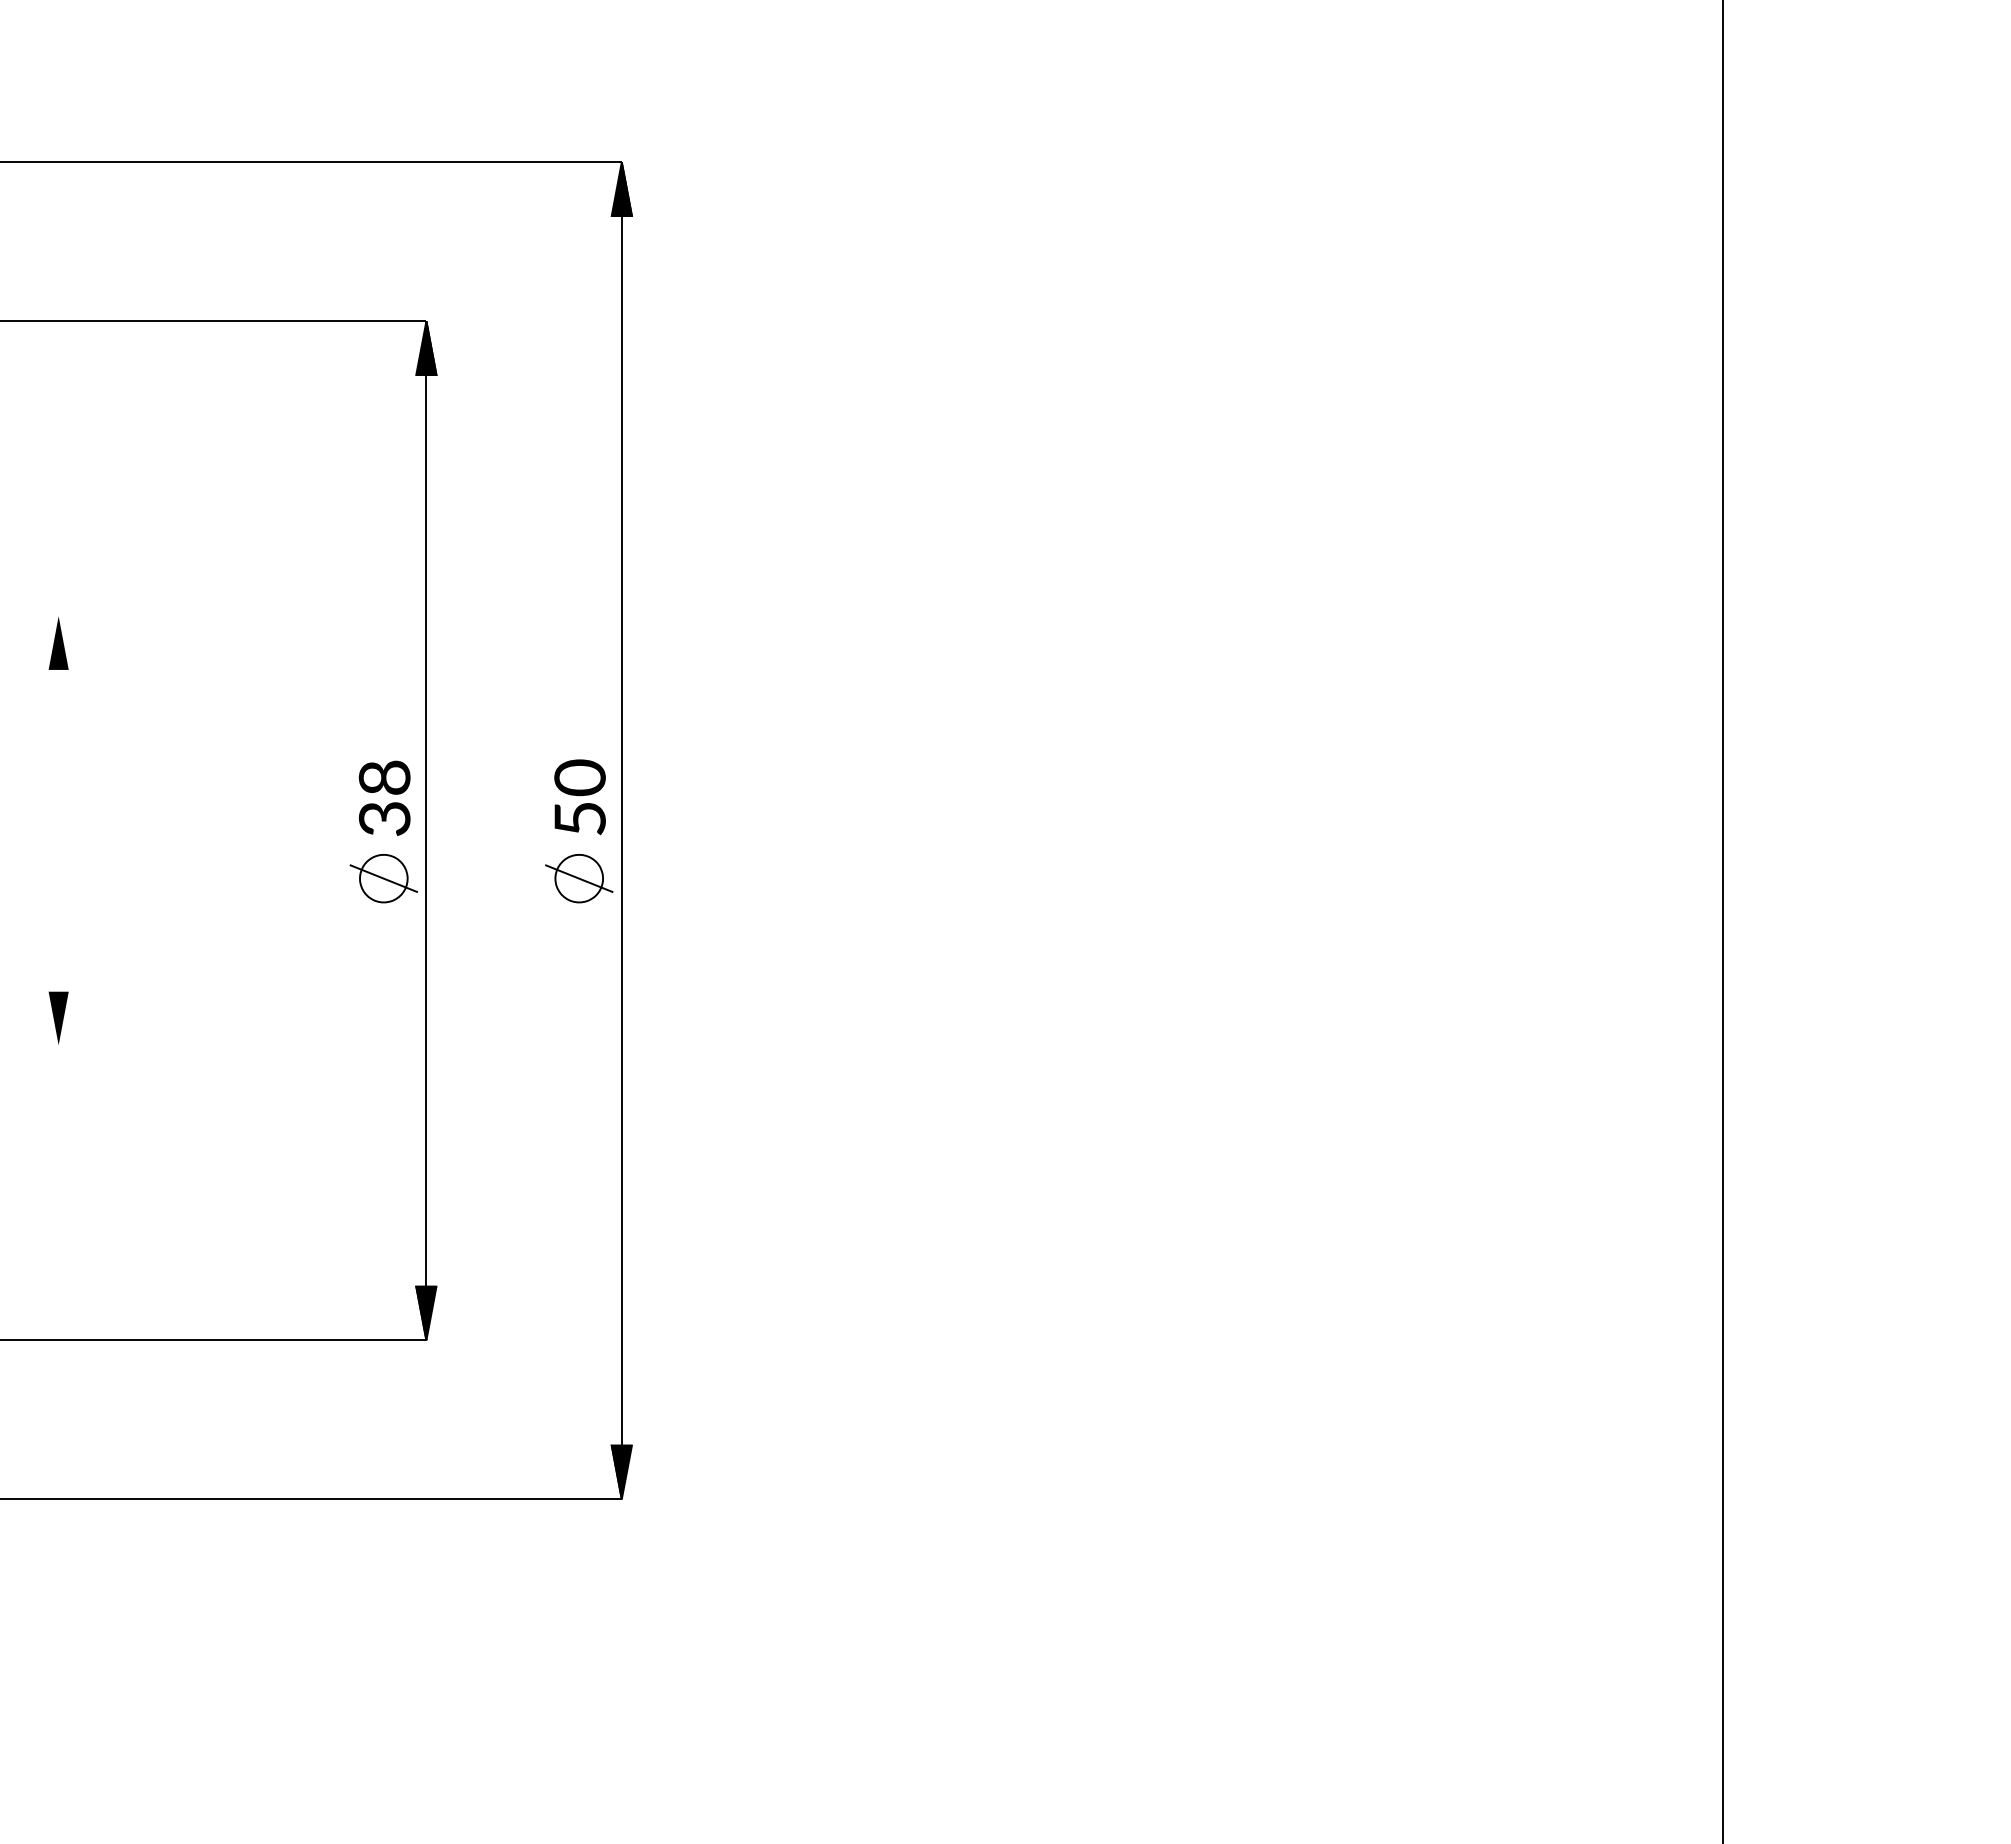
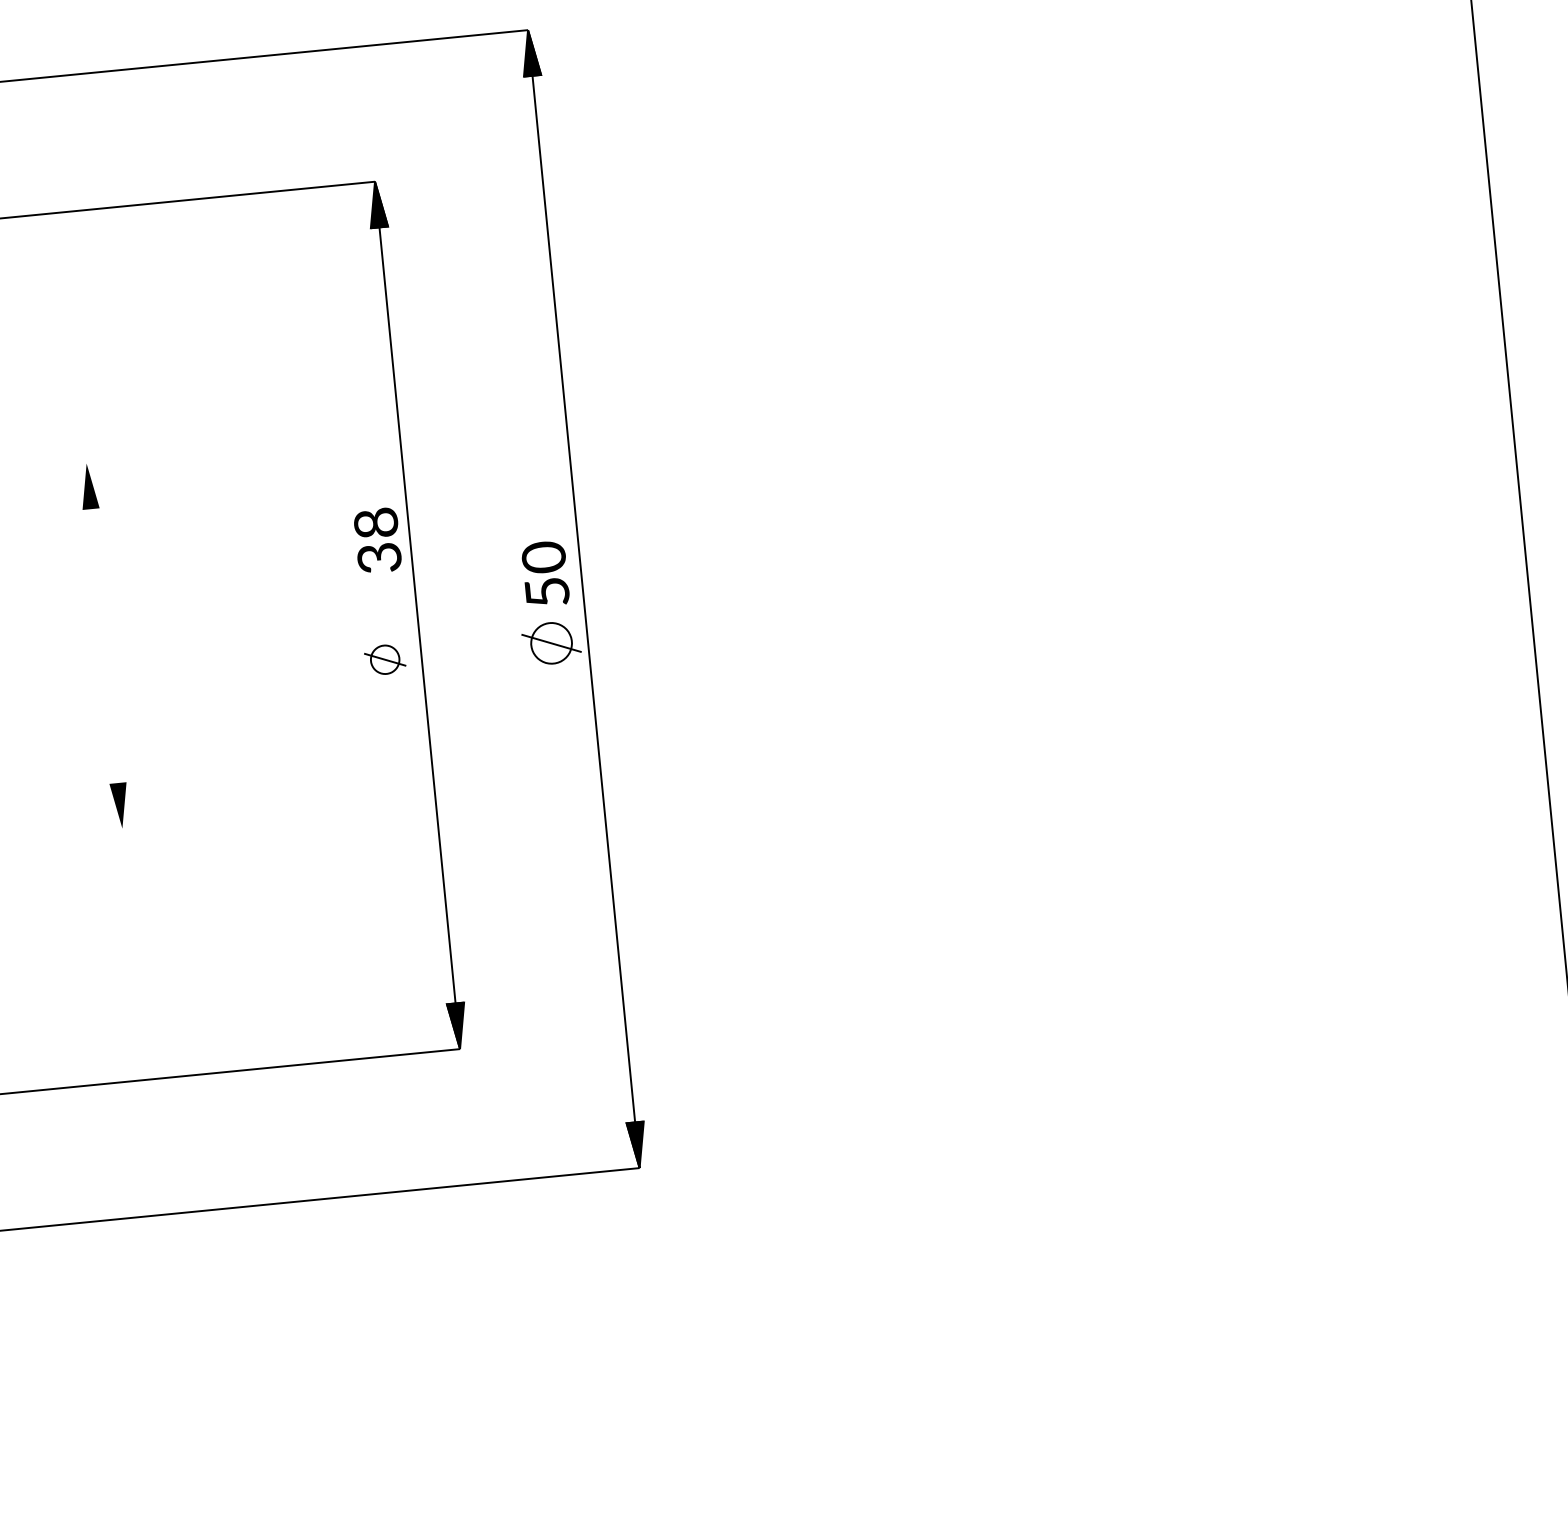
text: (384, 797) -> (377, 540), moved
part: (383, 878) -> (384, 659), size x0.7

